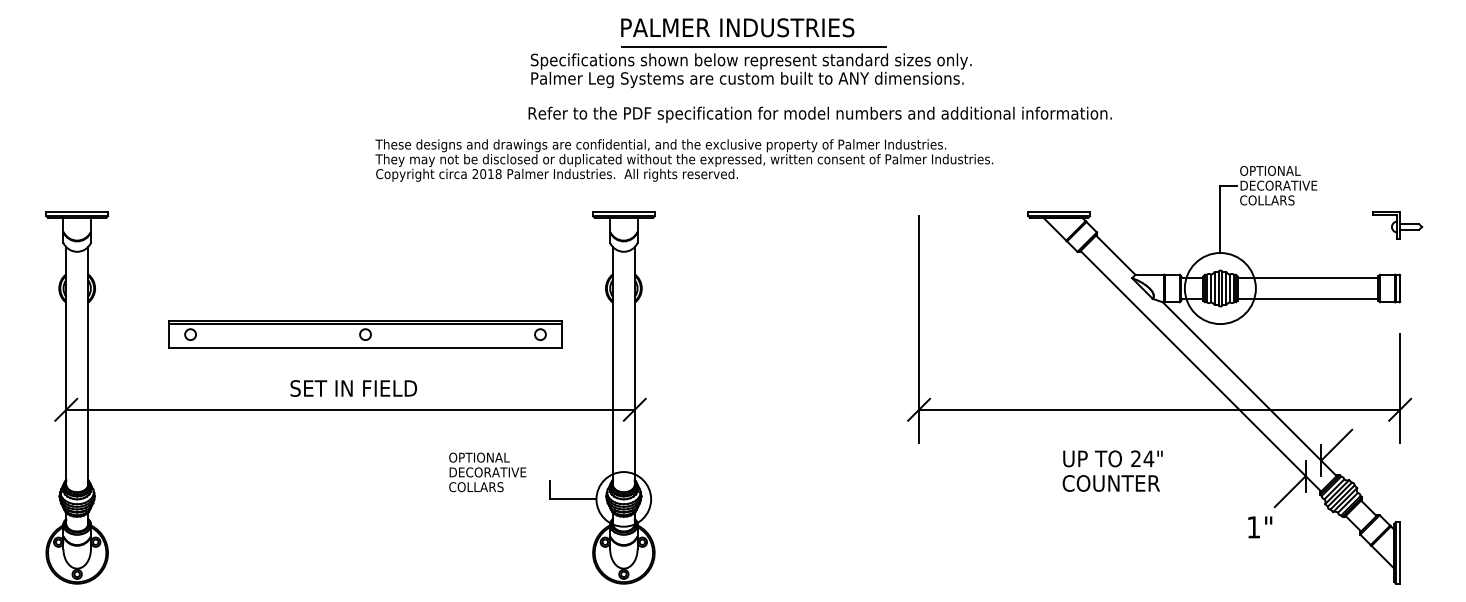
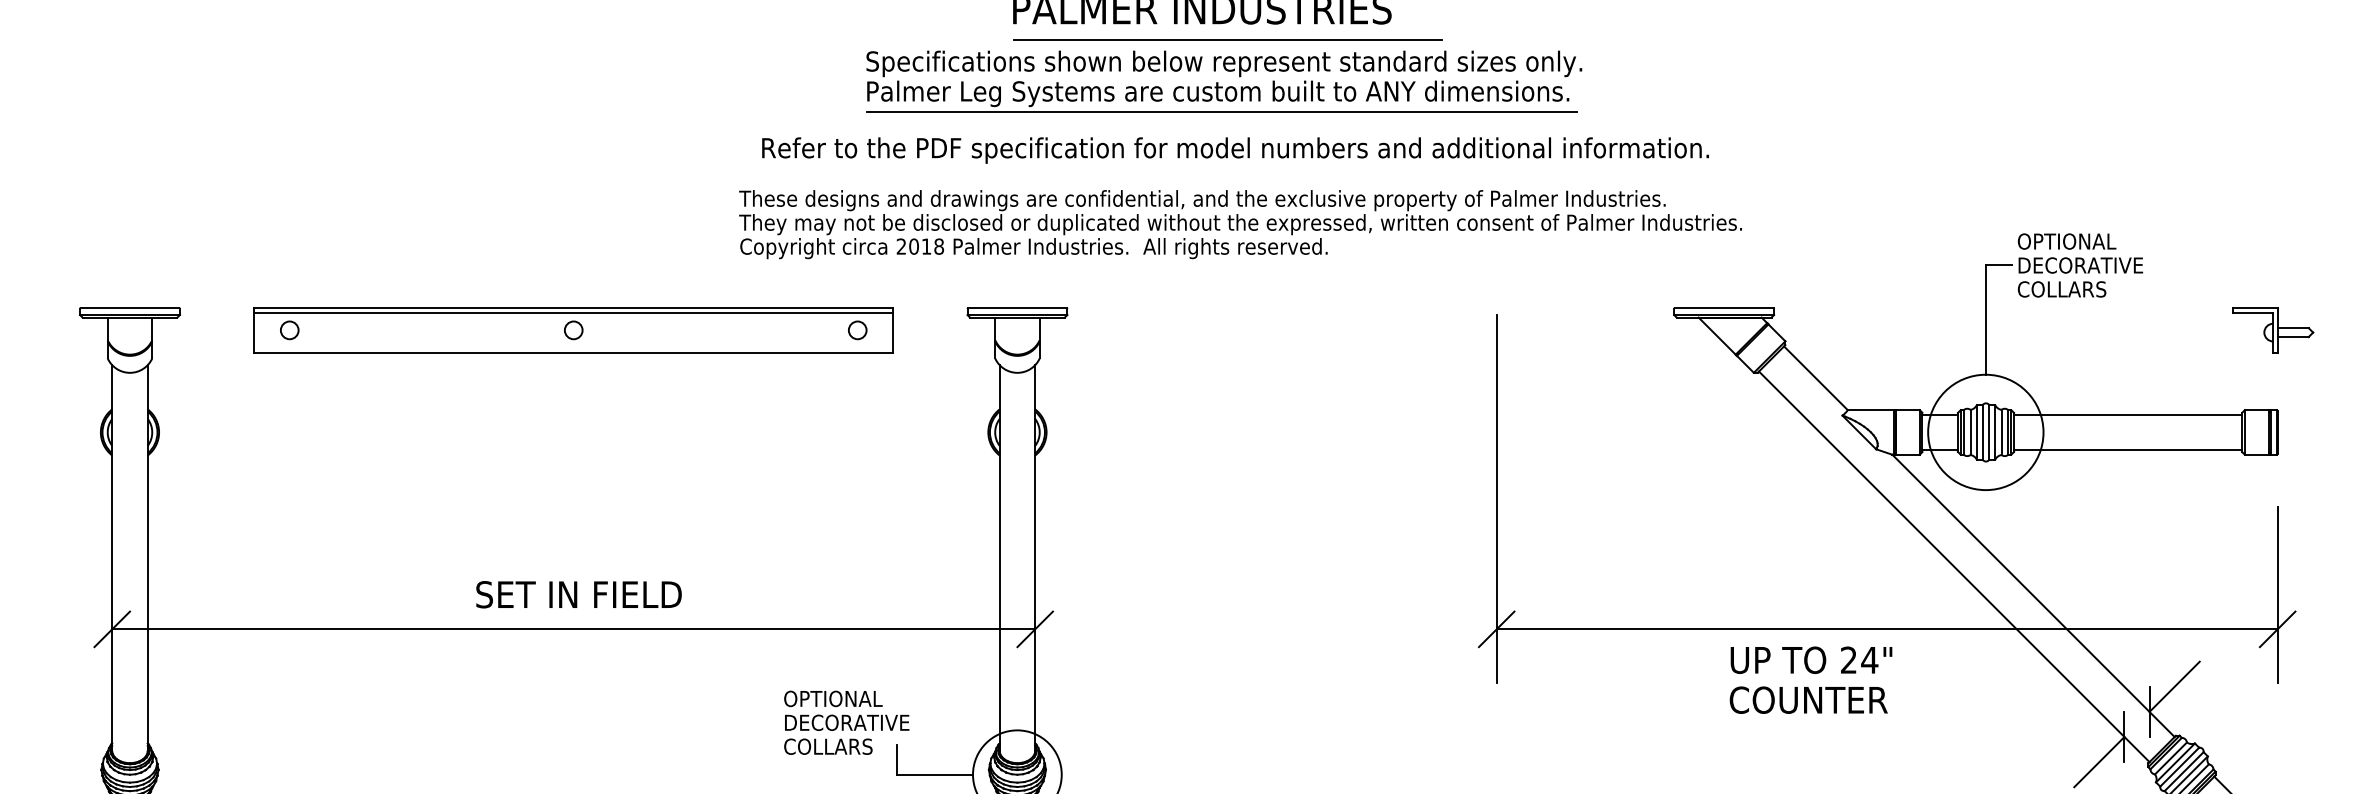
line: (749, 91) -> (1221, 112), added
text: (819, 114) -> (1234, 149), moved
text: (684, 160) -> (1240, 224), moved
part: (365, 334) -> (573, 330), moved
text: (1112, 470) -> (1810, 679), moved
text: (487, 472) -> (846, 722), moved

